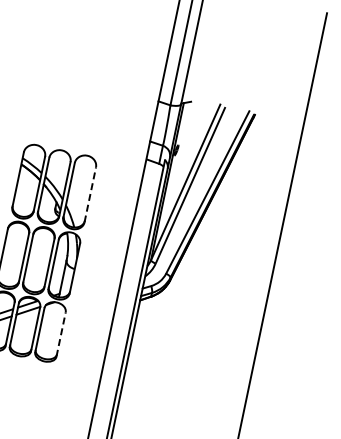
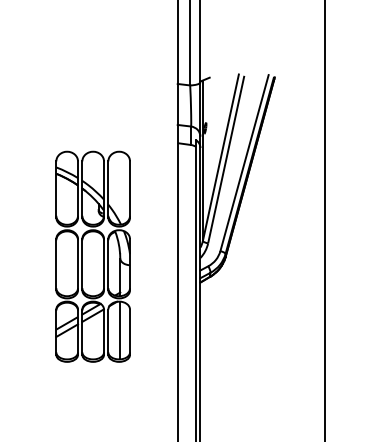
line: (90, 195) -> (130, 189), dashed -> solid
line: (52, 330) -> (120, 330), added
line: (61, 334) -> (130, 332), dashed -> solid

